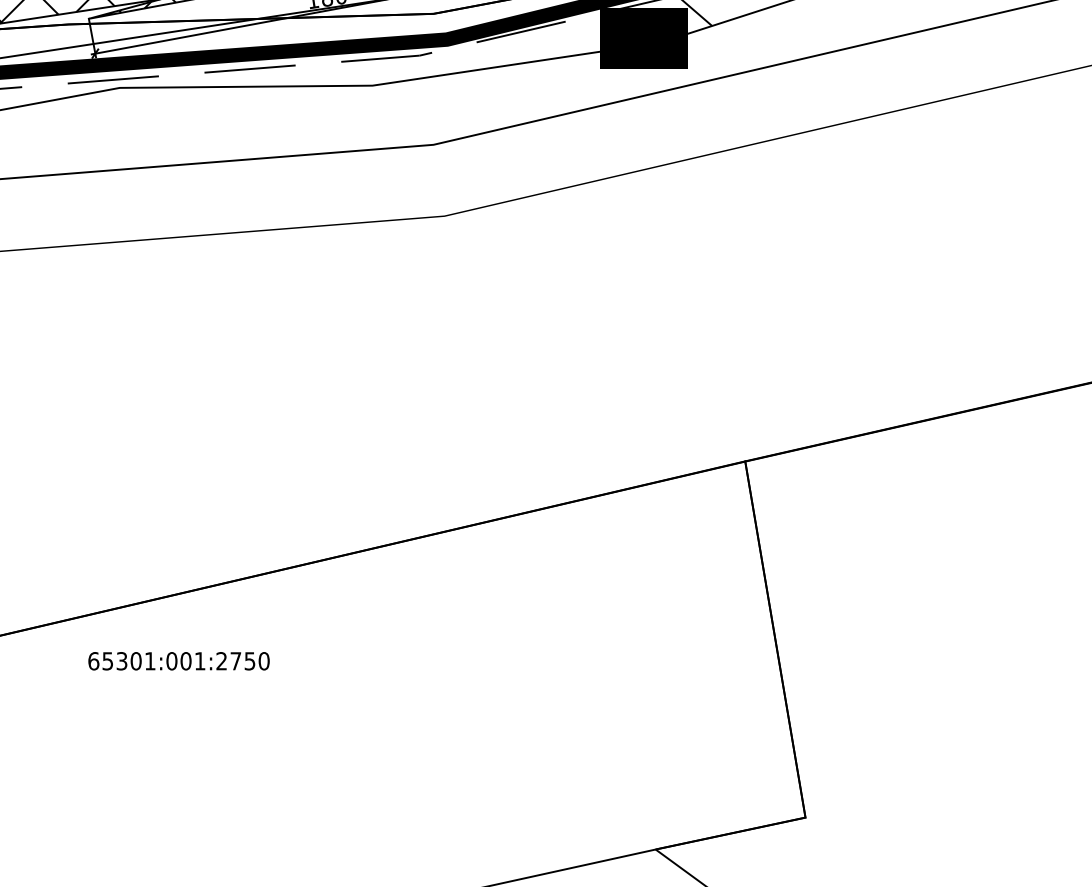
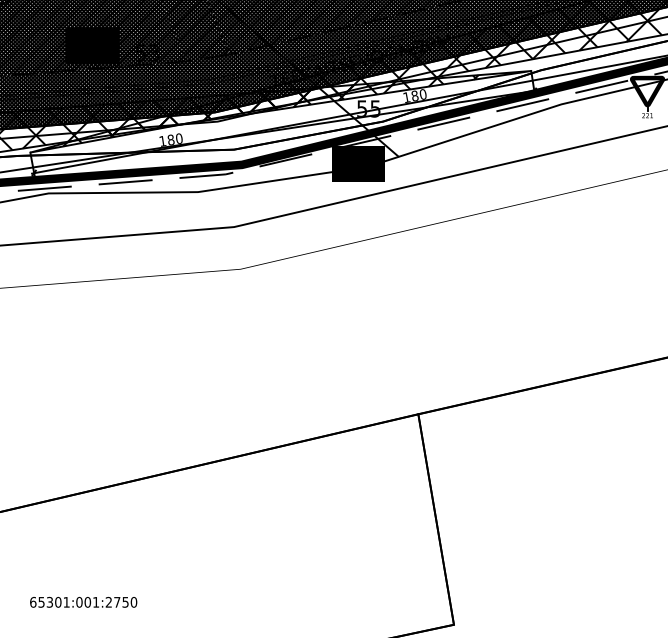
text: (178, 659) -> (83, 601), moved

